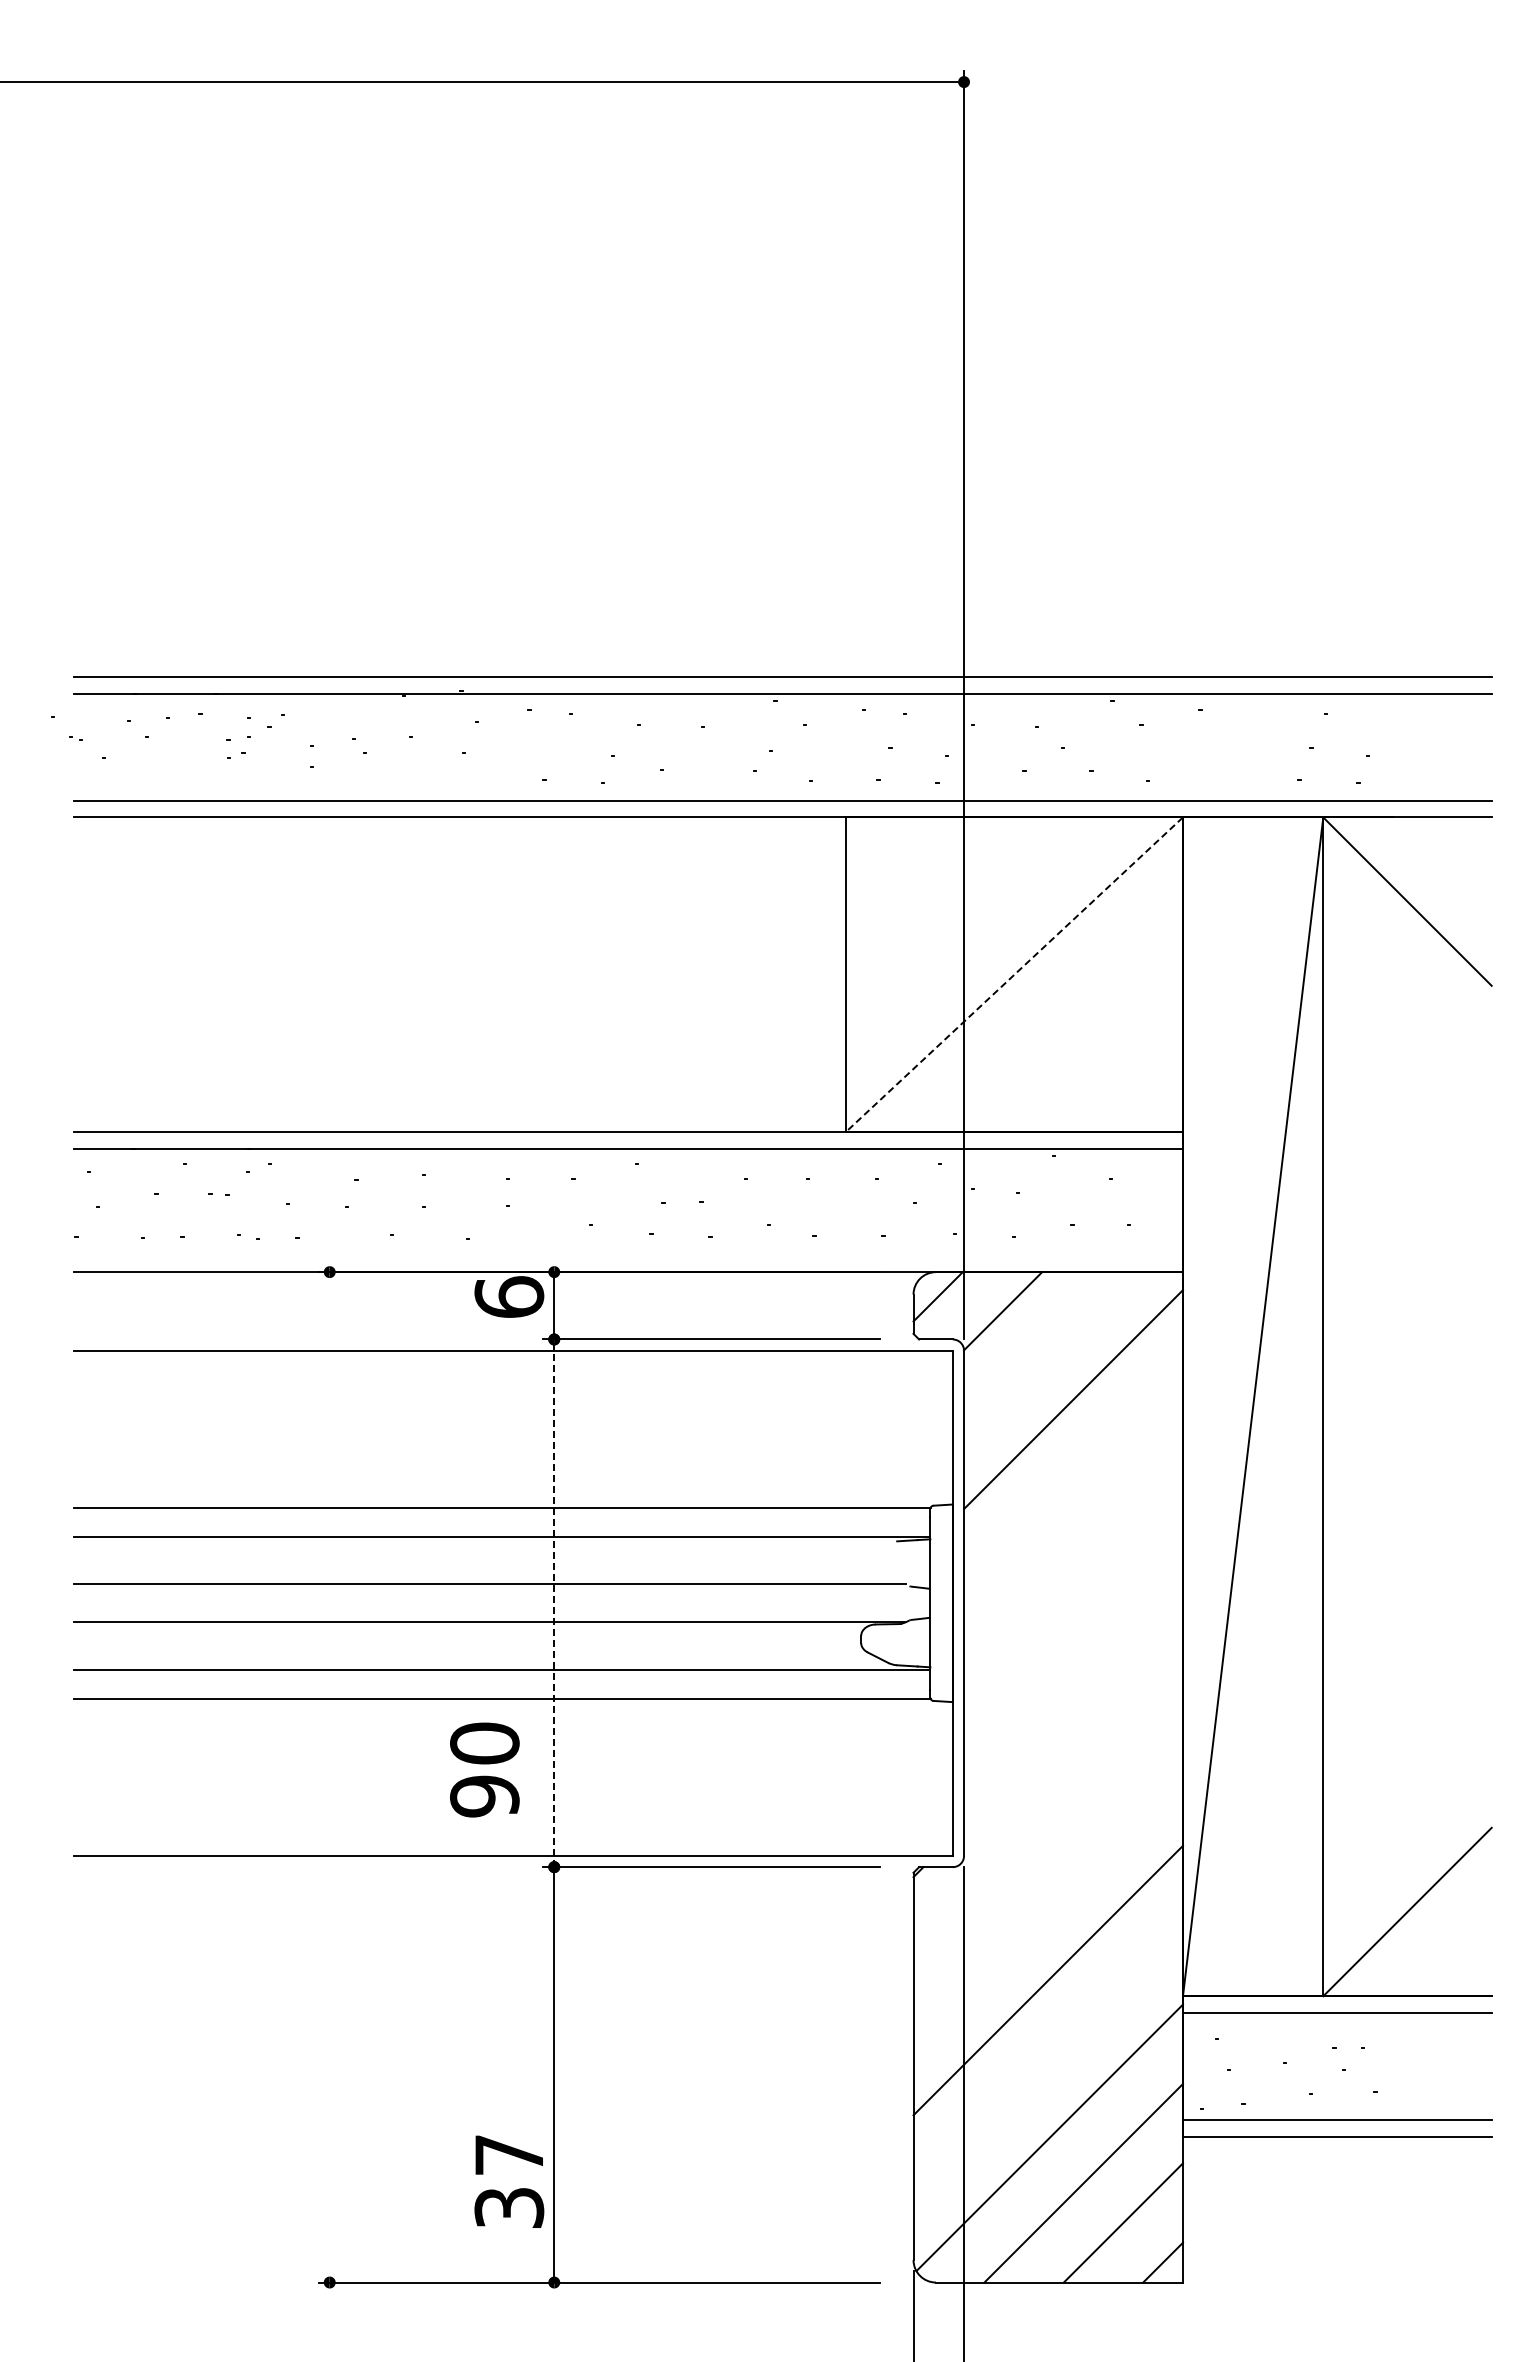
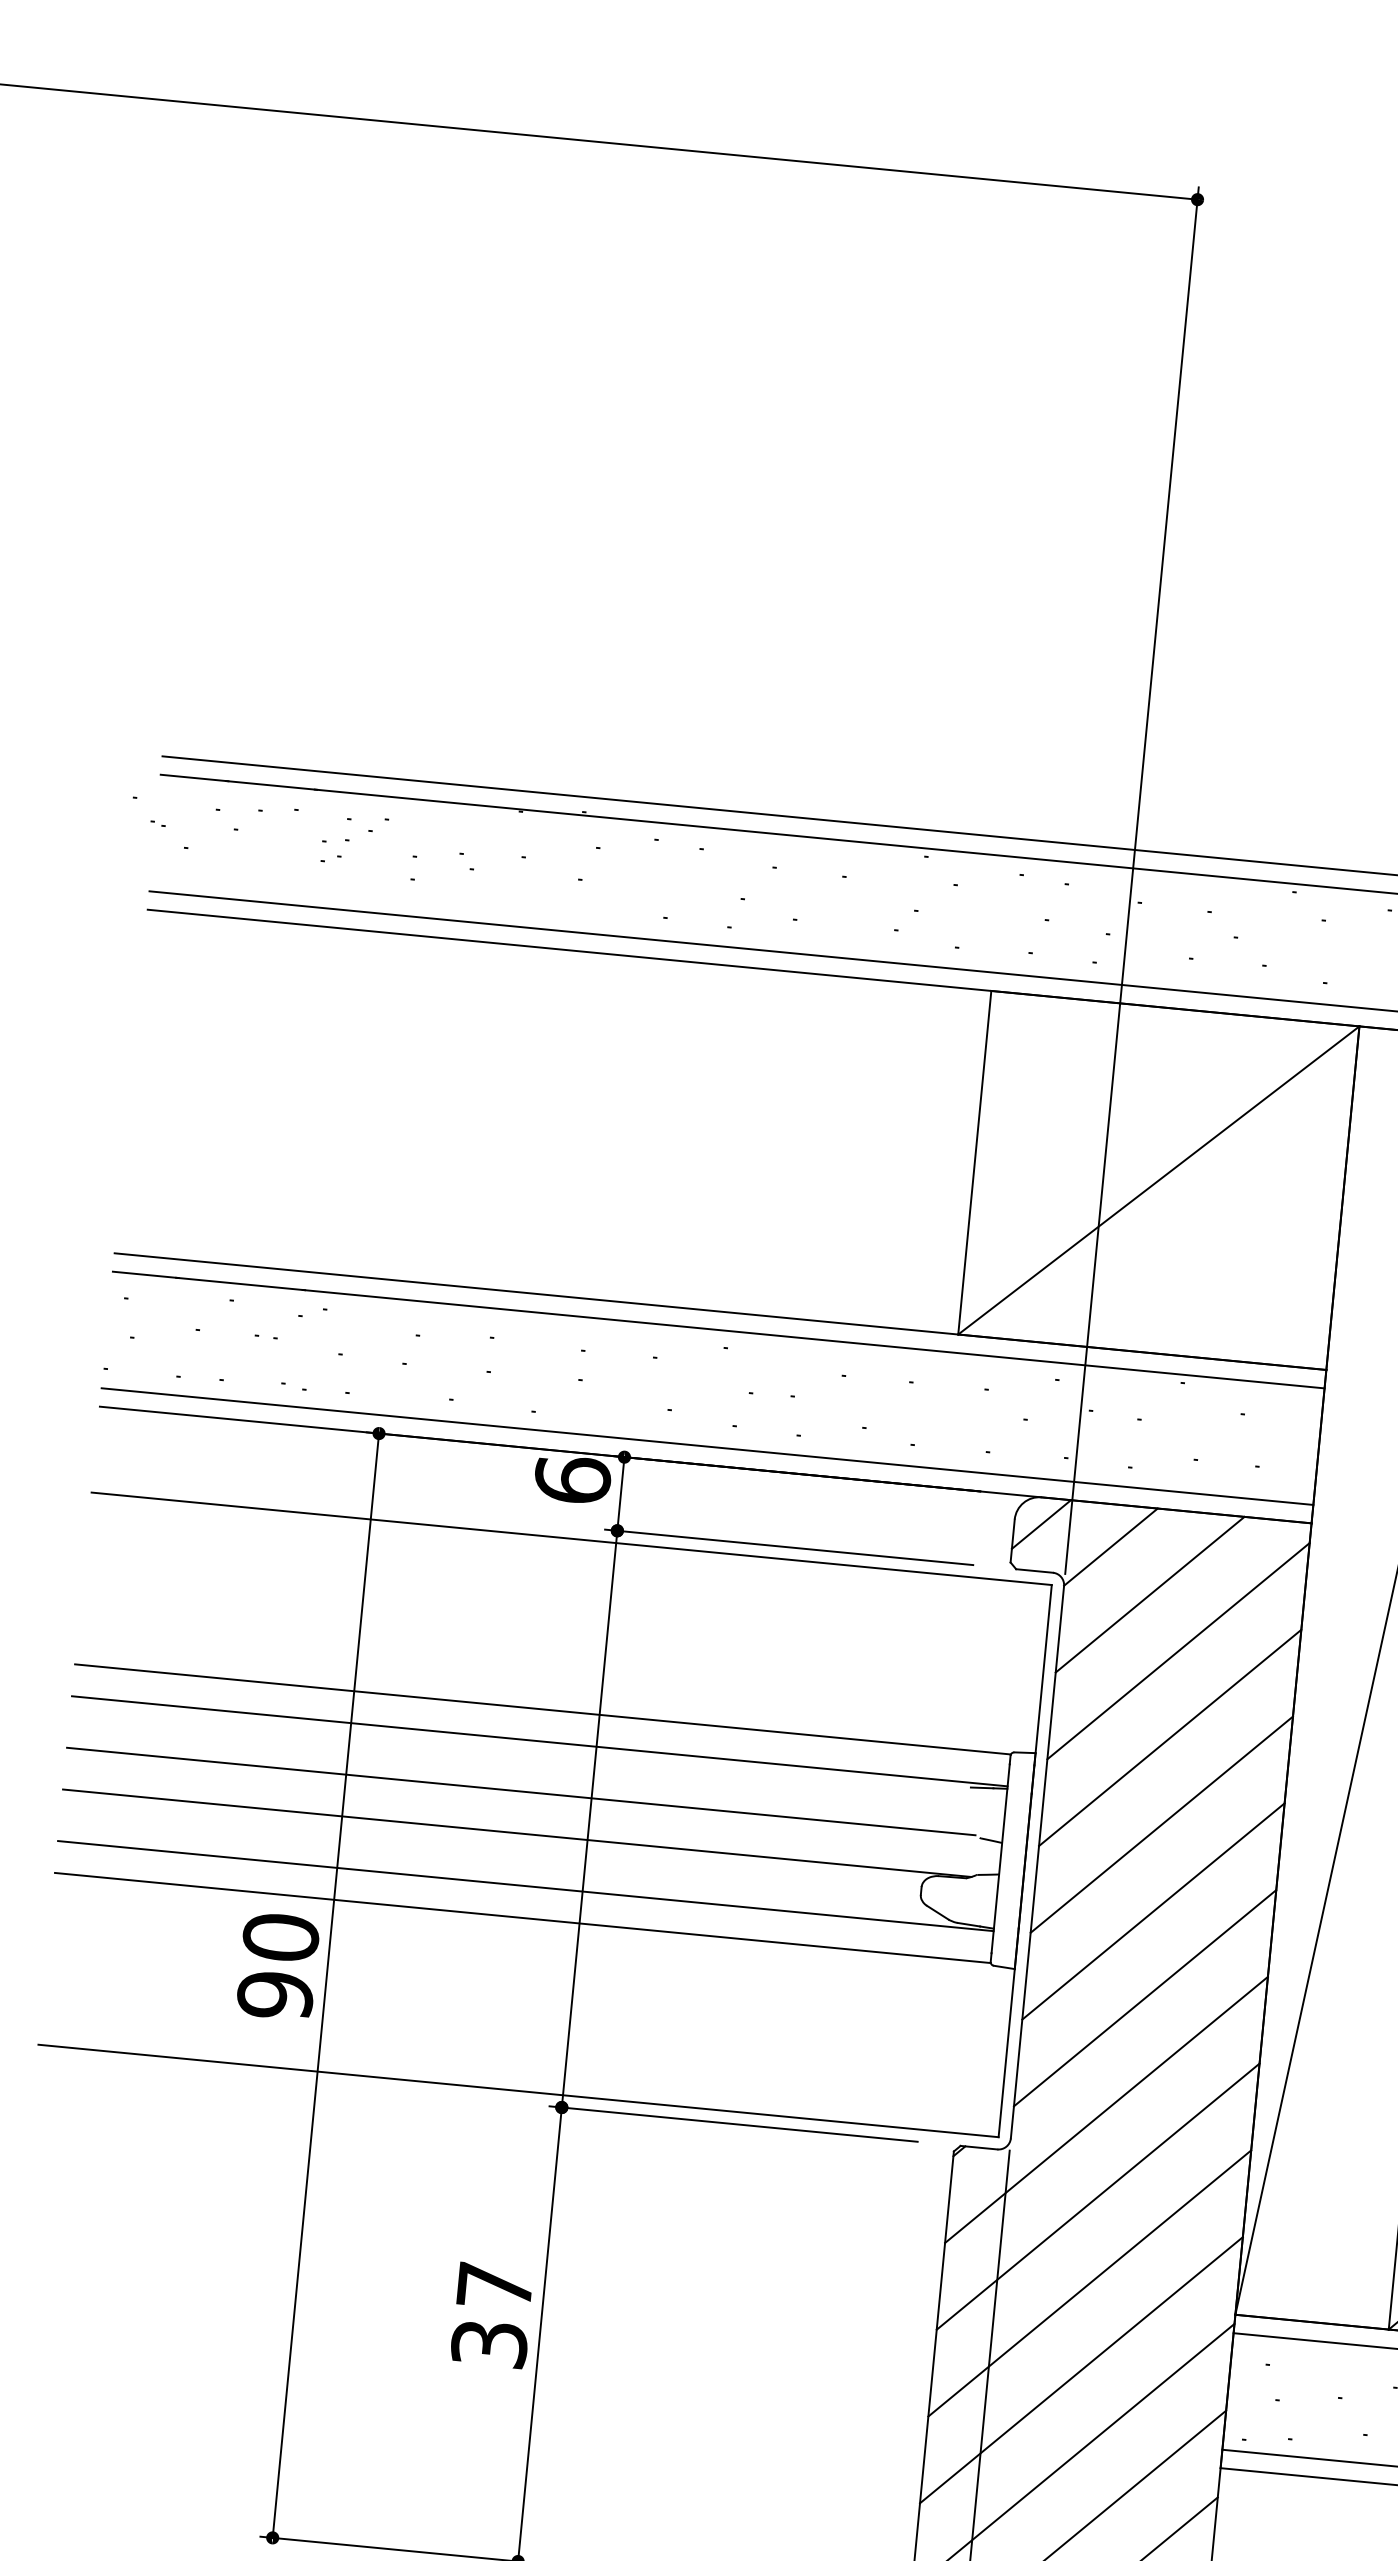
line: (1014, 974) -> (1158, 1180), dashed -> solid
line: (628, 1255) -> (707, 1446), added
line: (1042, 1350) -> (1149, 1594), added
line: (1073, 1478) -> (1170, 1737), added
line: (1073, 1557) -> (1161, 1823), added
line: (554, 1603) -> (589, 1819), dashed -> solid
line: (1073, 1637) -> (1153, 1911), added
line: (1073, 1716) -> (1145, 1997), added
text: (484, 1769) -> (277, 1965), moved
line: (329, 1777) -> (325, 1985), added
line: (1047, 1821) -> (1105, 2109), added
line: (1047, 1900) -> (1097, 2195), added
line: (1047, 2059) -> (1080, 2369), added
text: (509, 2181) -> (492, 2315), moved

